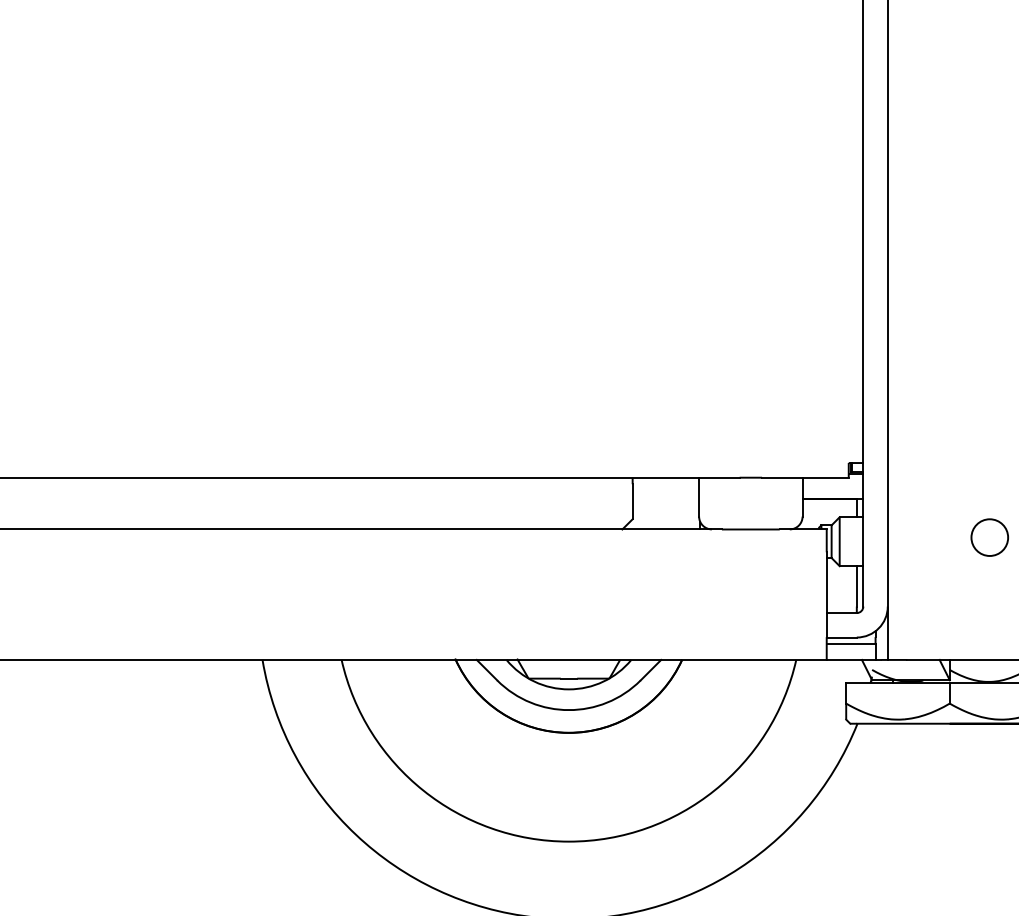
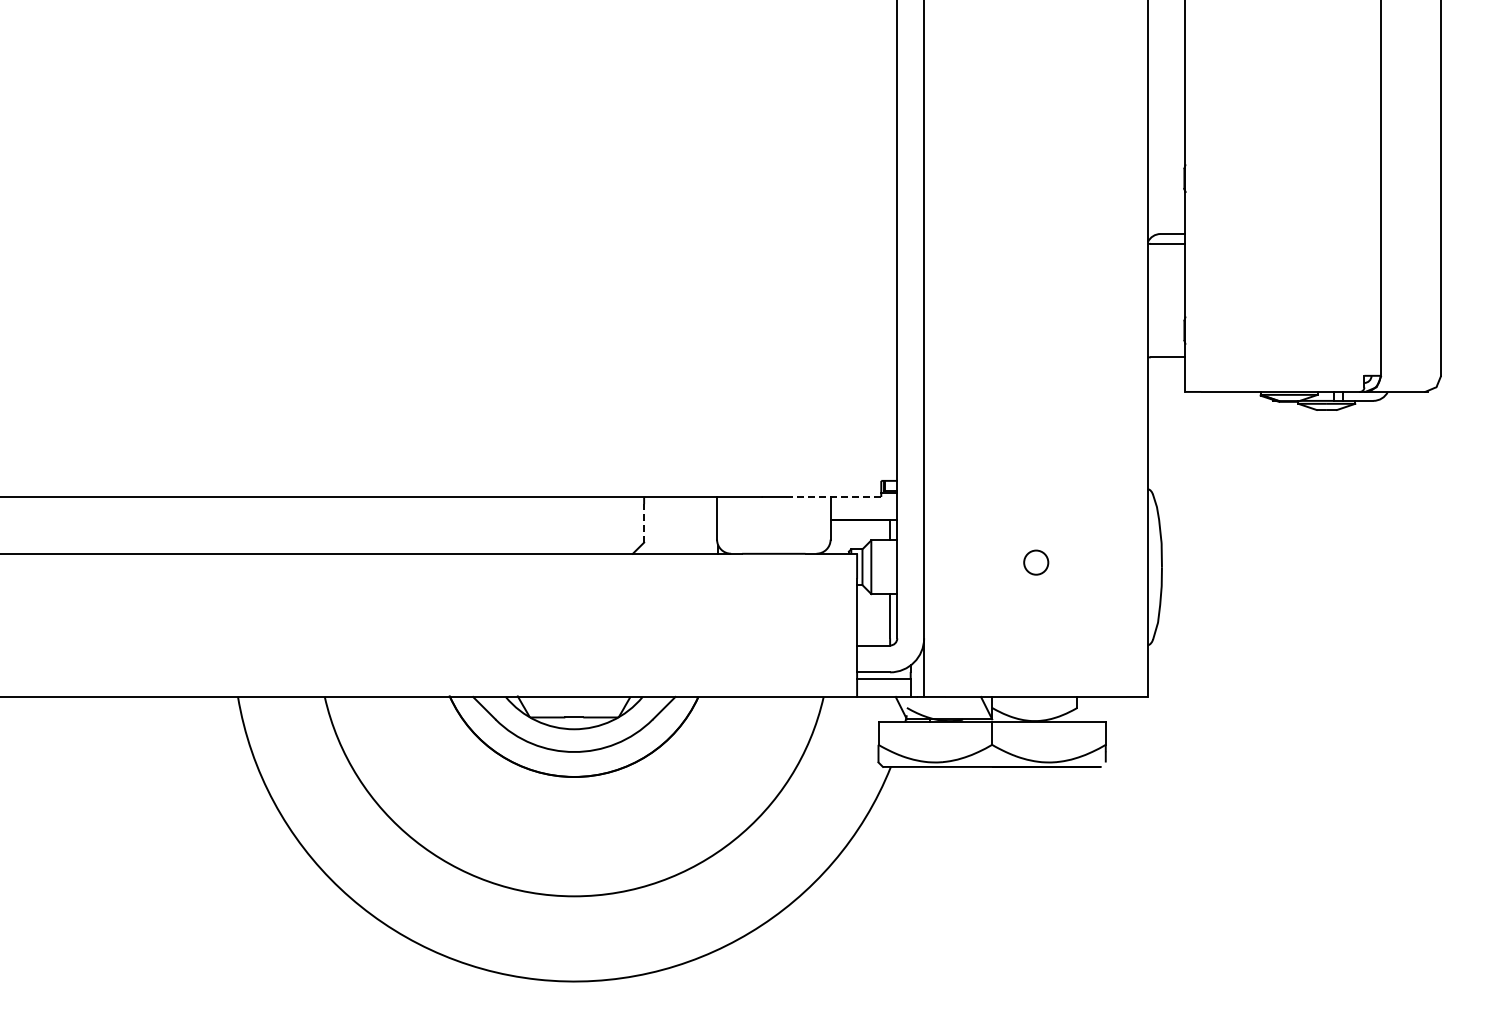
line: (805, 477) -> (833, 496), solid -> dashed
line: (632, 500) -> (644, 522), solid -> dashed
circle: (990, 537) -> (1036, 562), size x0.6

